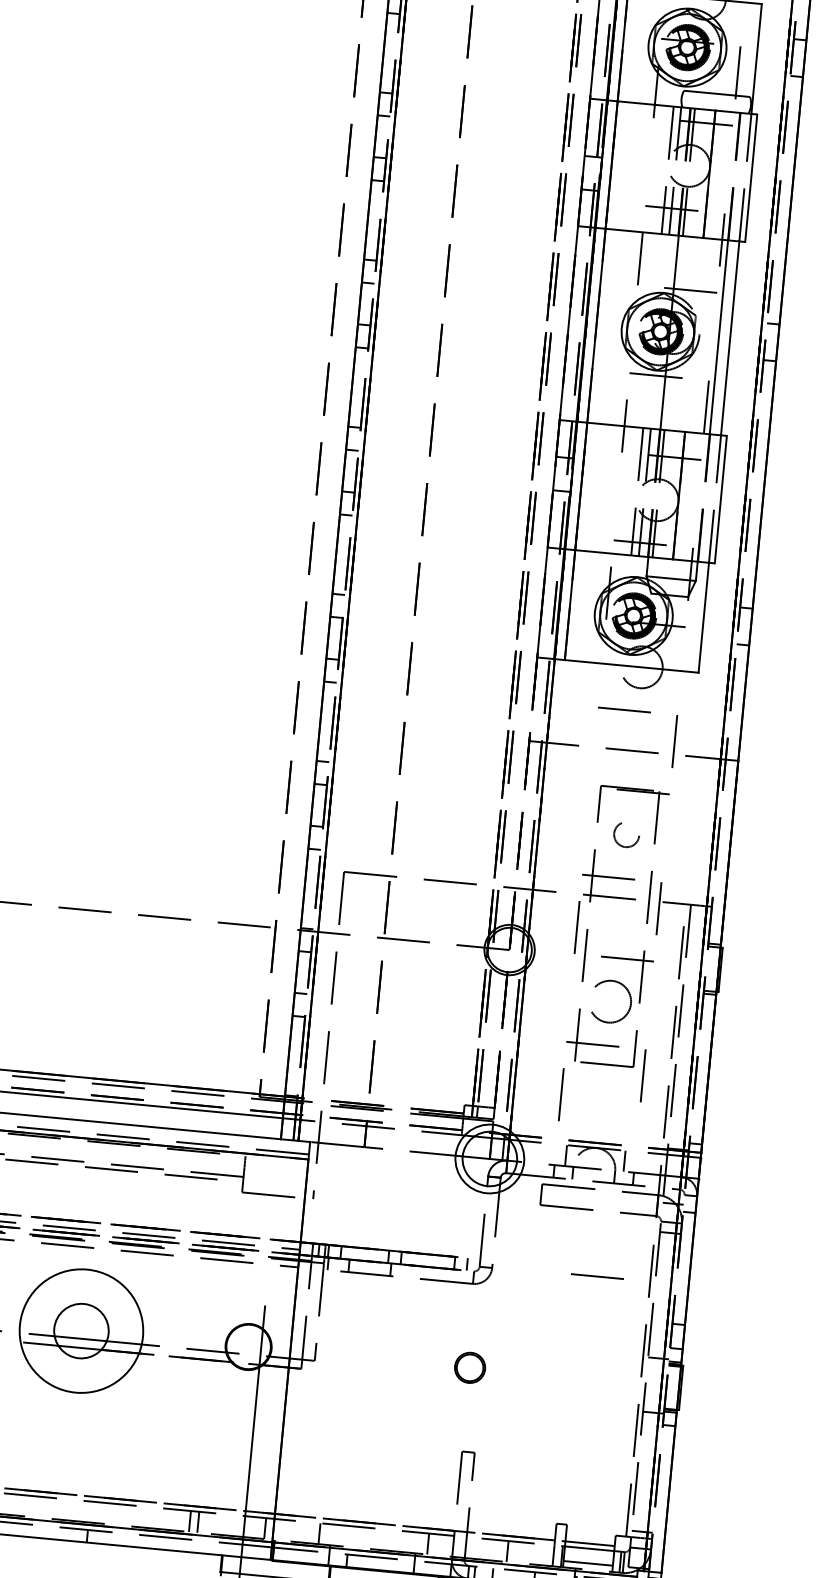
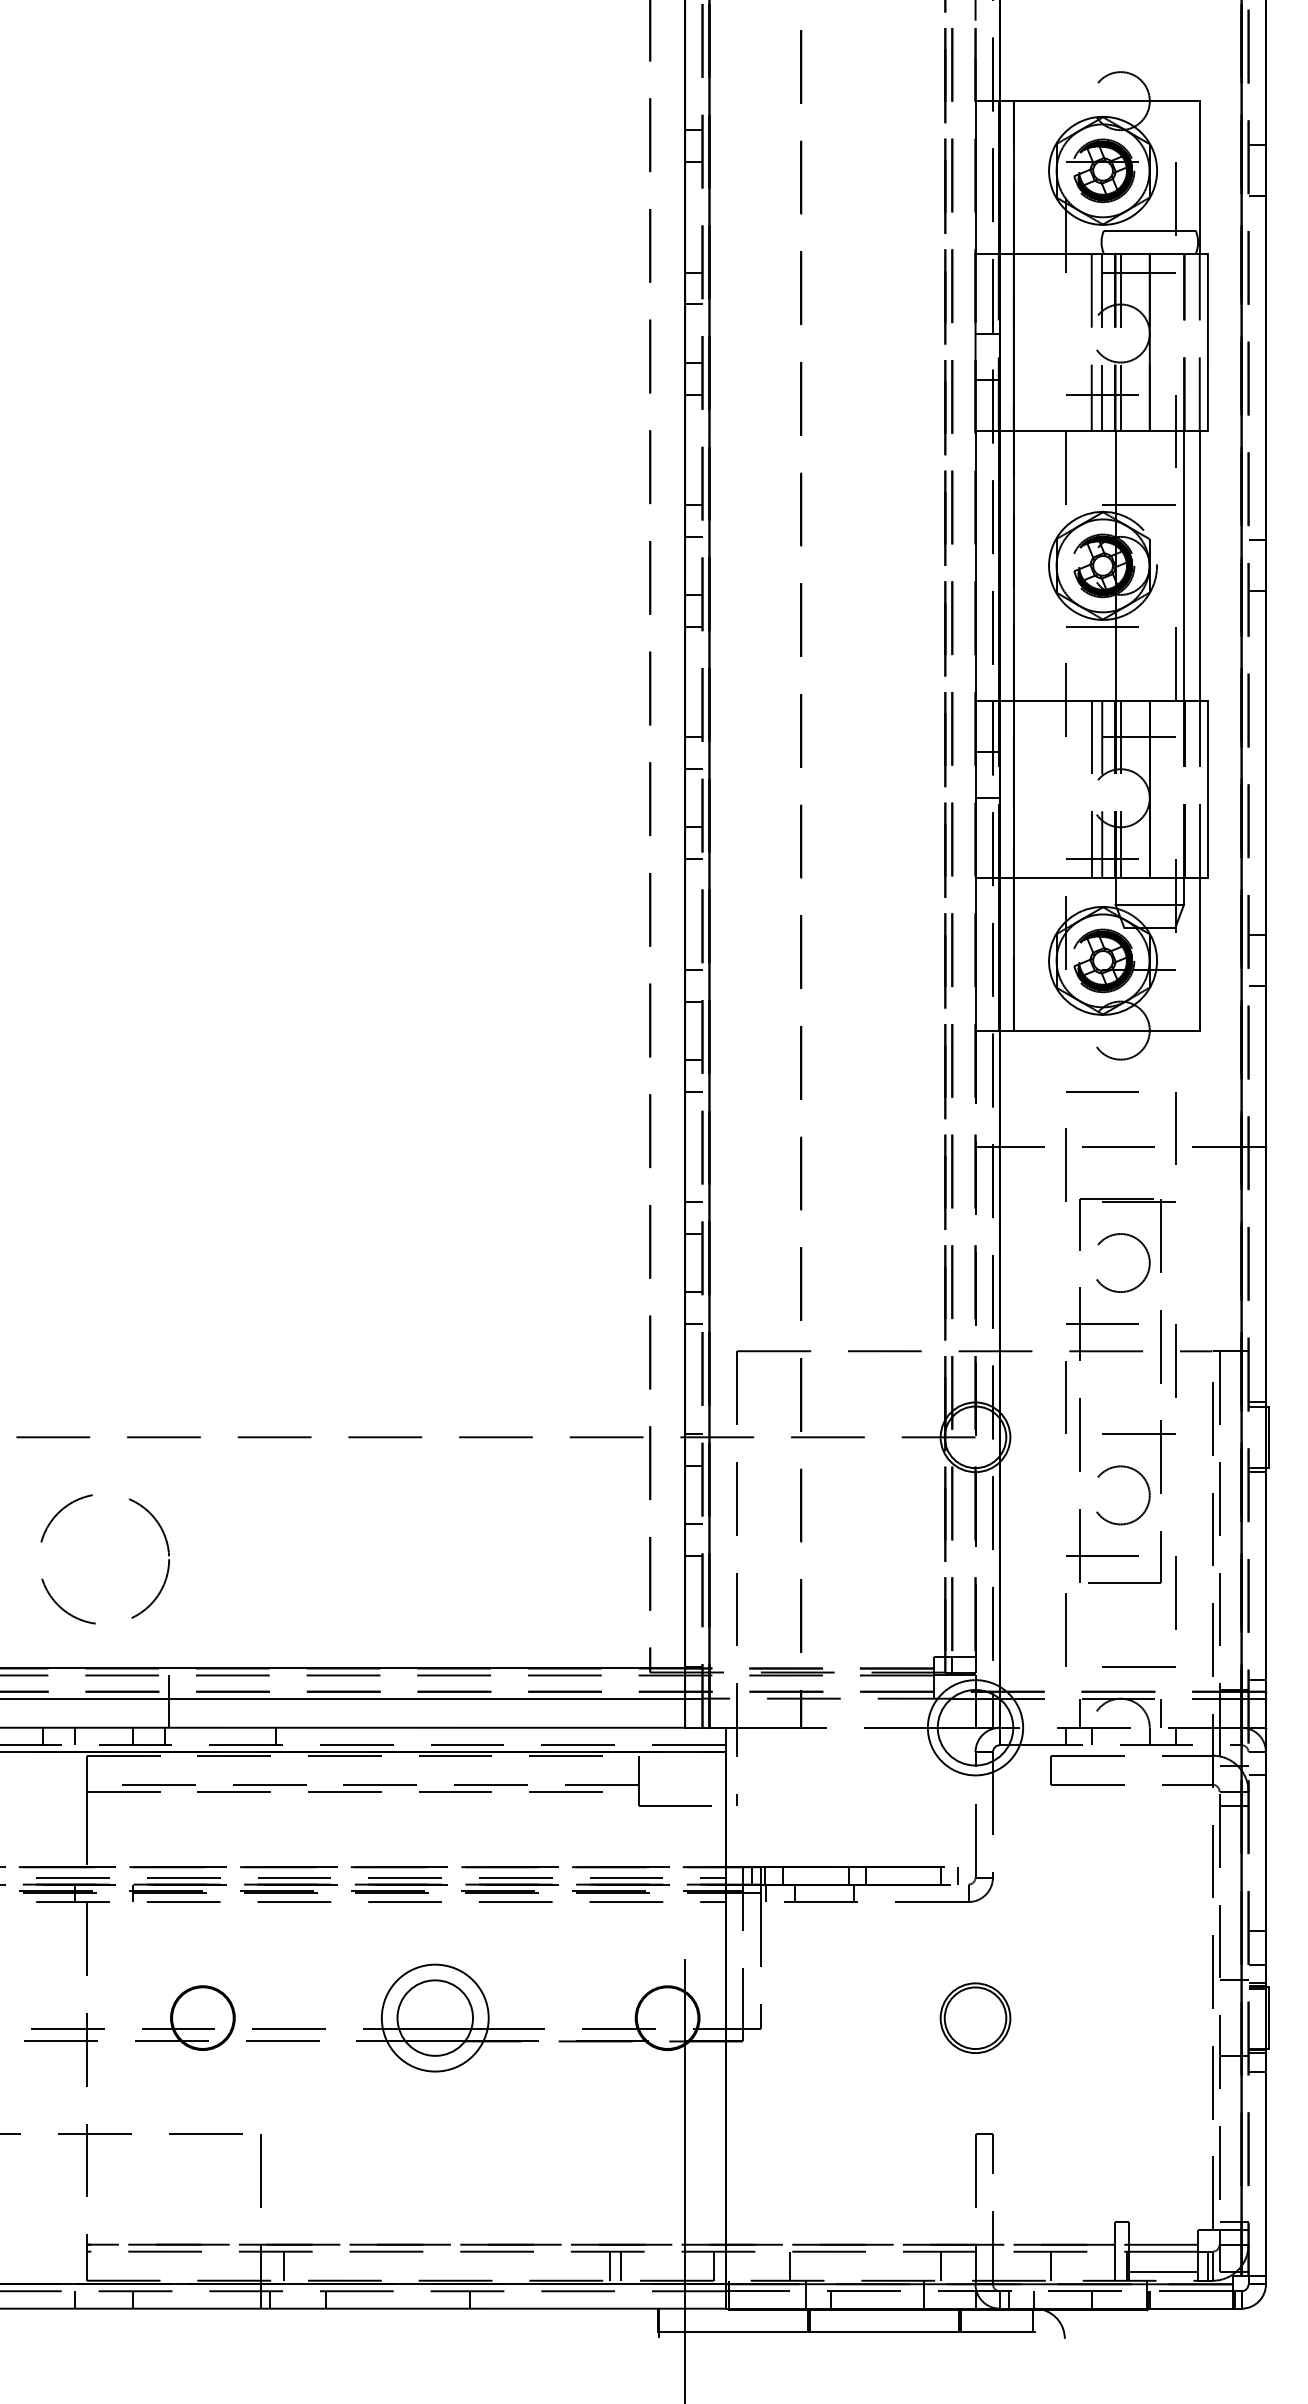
line: (592, 759) -> (1065, 1164), added
circle: (627, 834) -> (1123, 1262), size x1.67
line: (597, 1276) -> (1138, 1666), moved
circle: (80, 1330) -> (434, 2017), size x0.62
part: (470, 1367) -> (975, 2017), size x1.67

